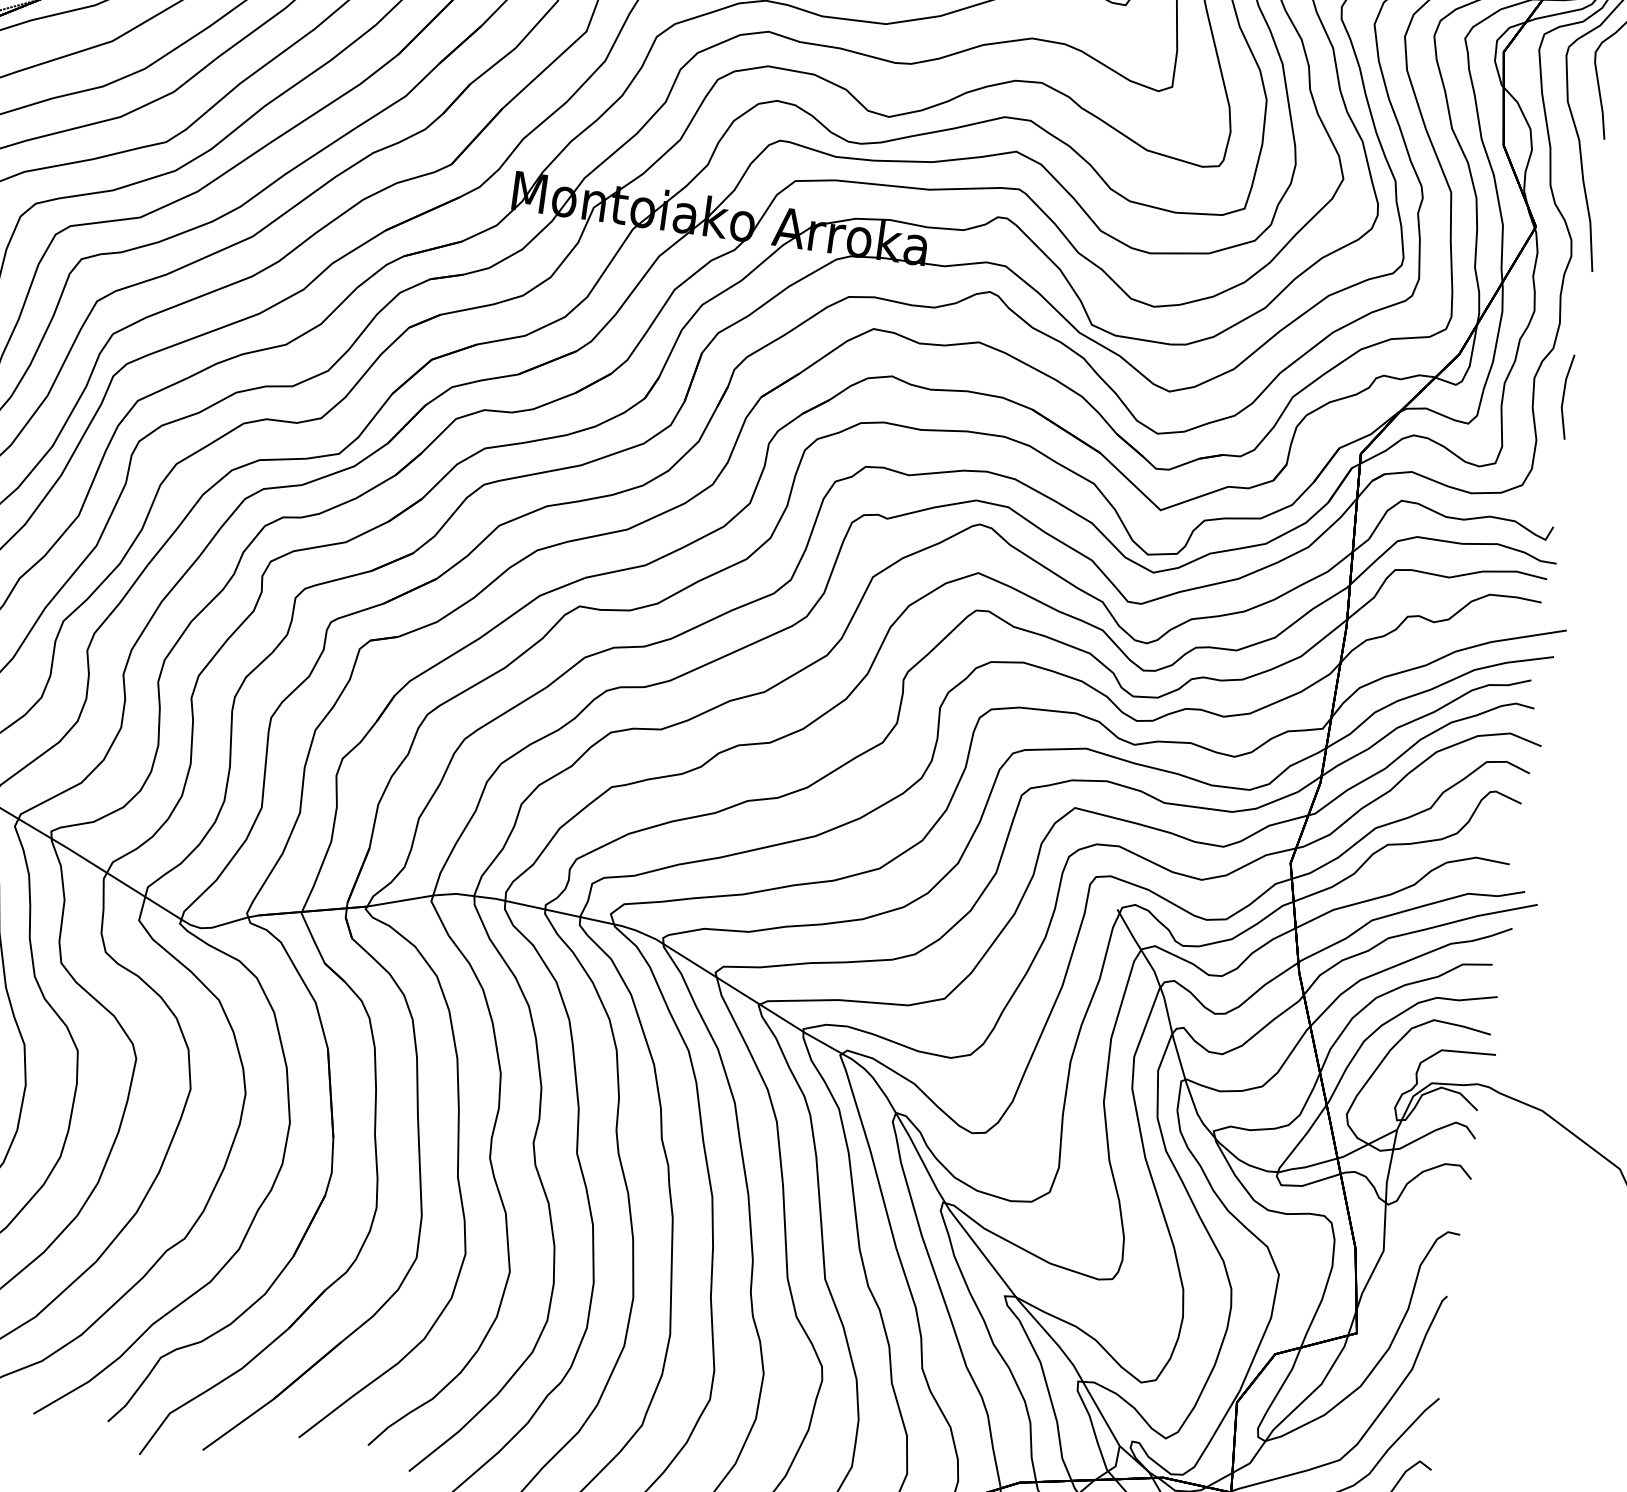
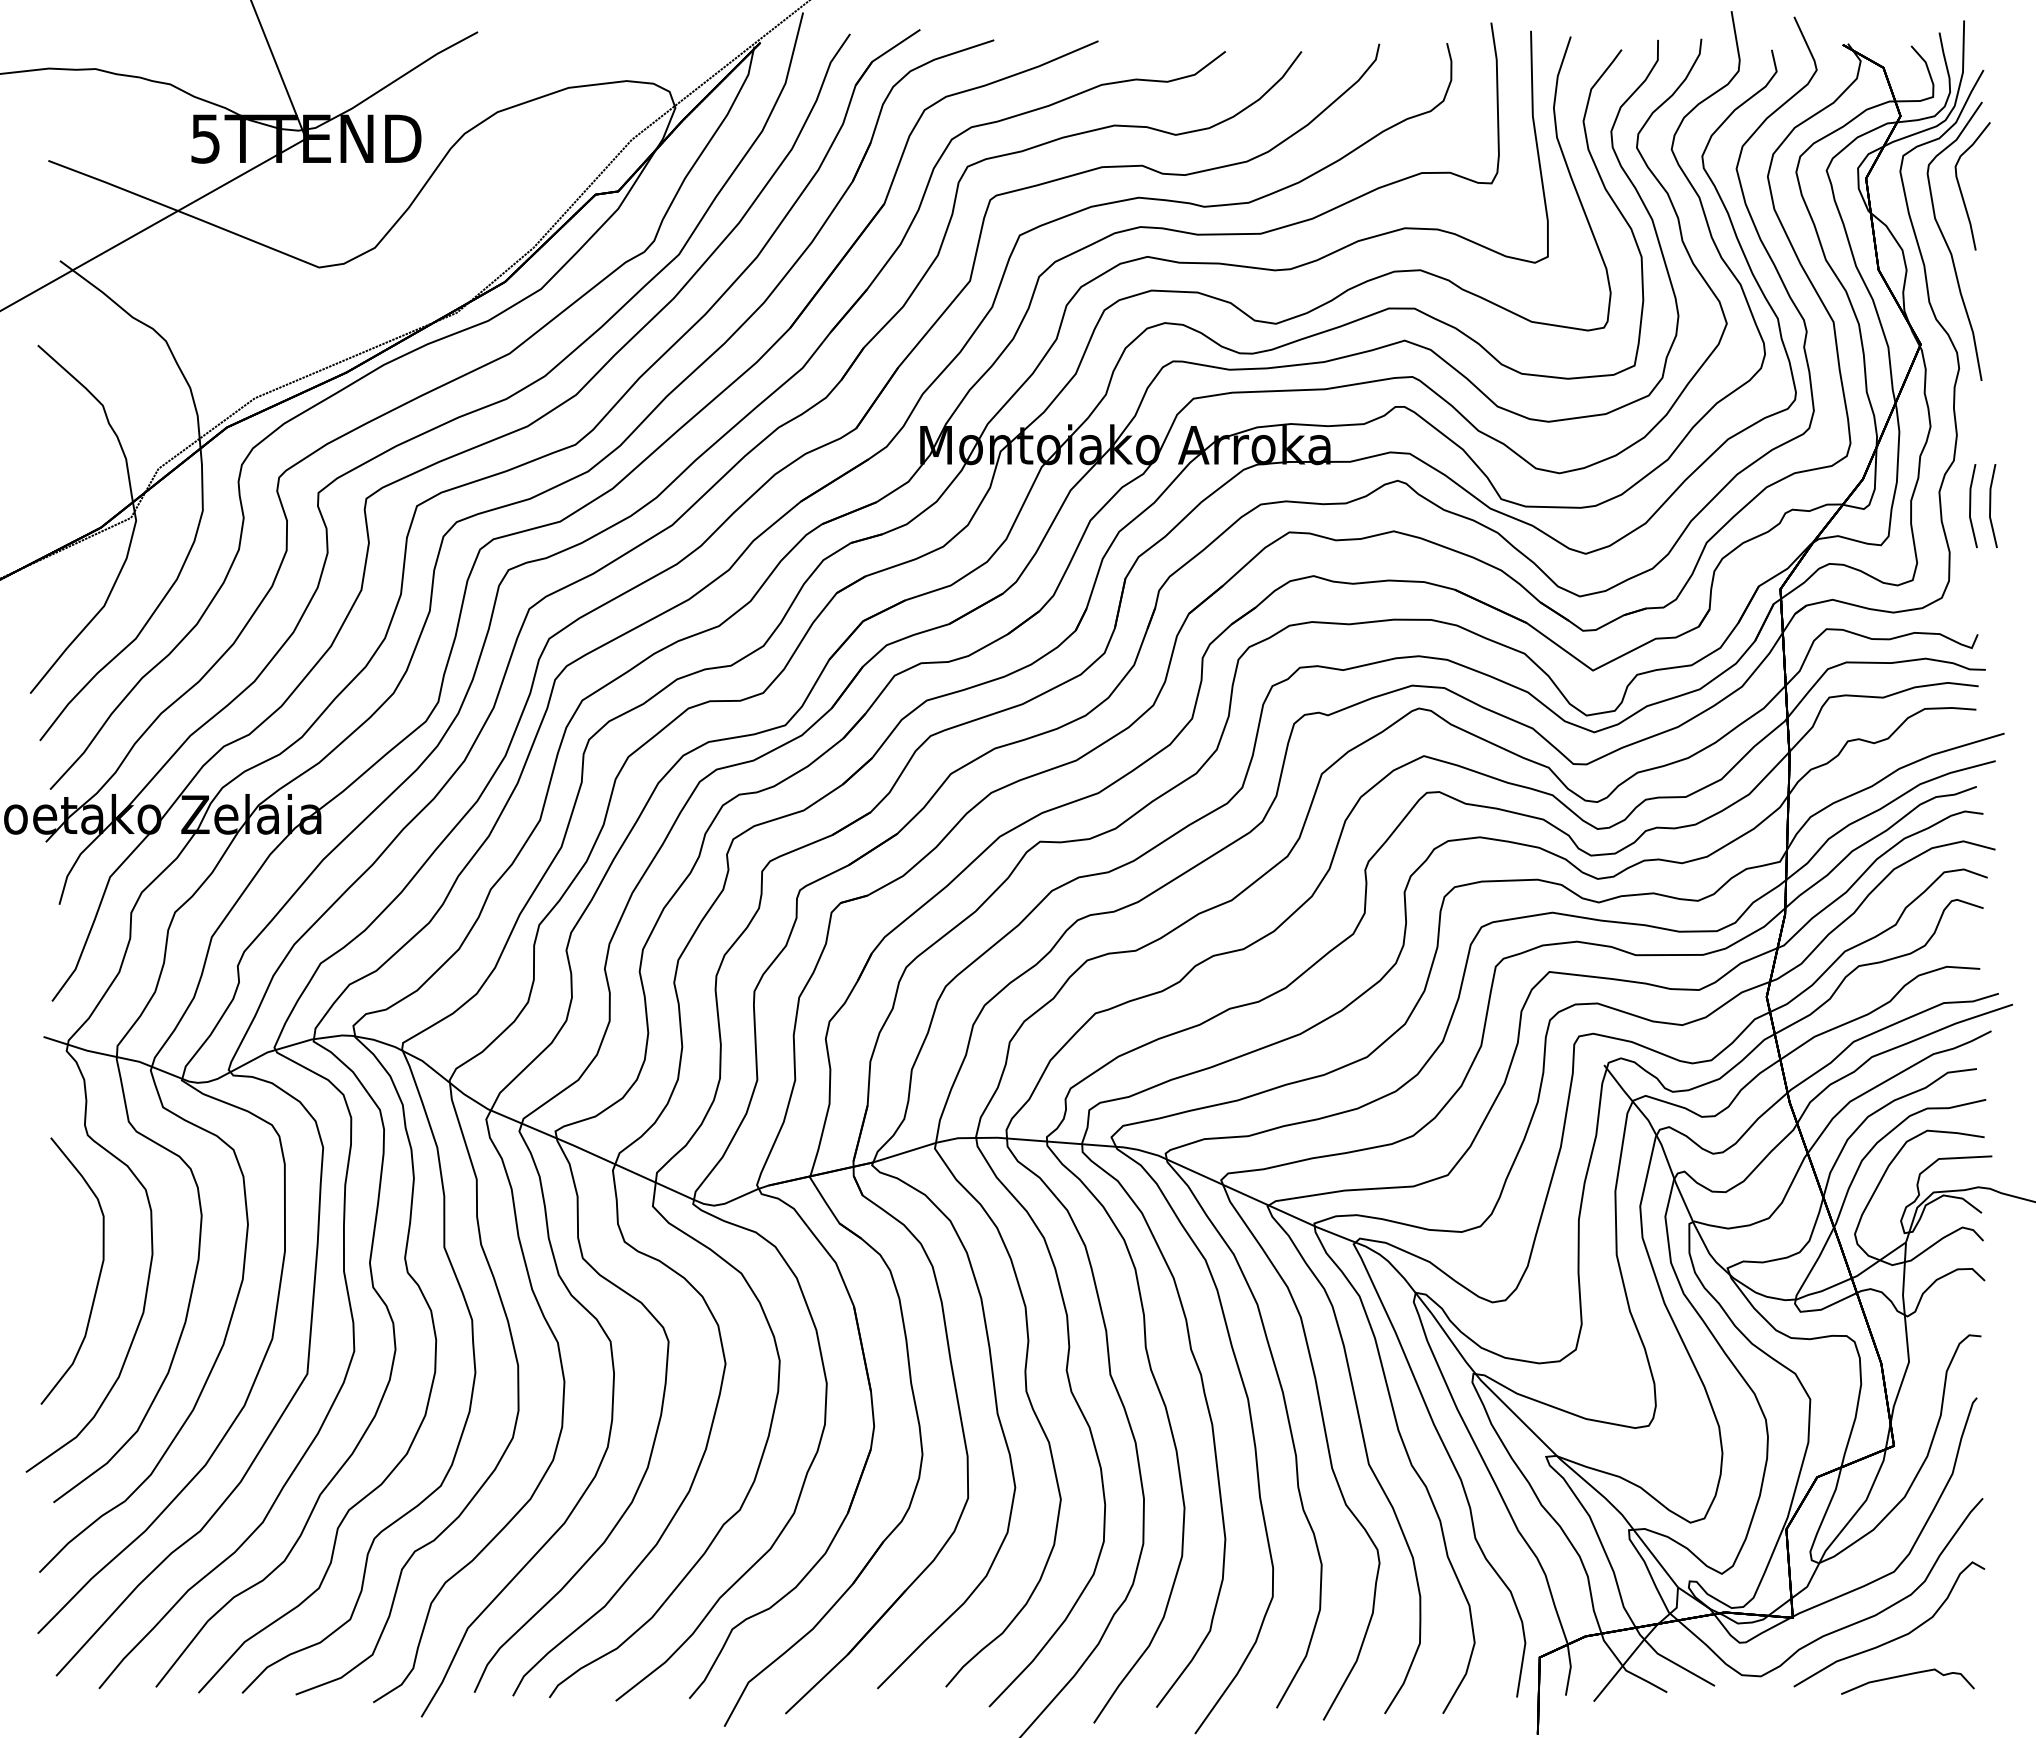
line: (1584, 399) -> (1991, 506), added

